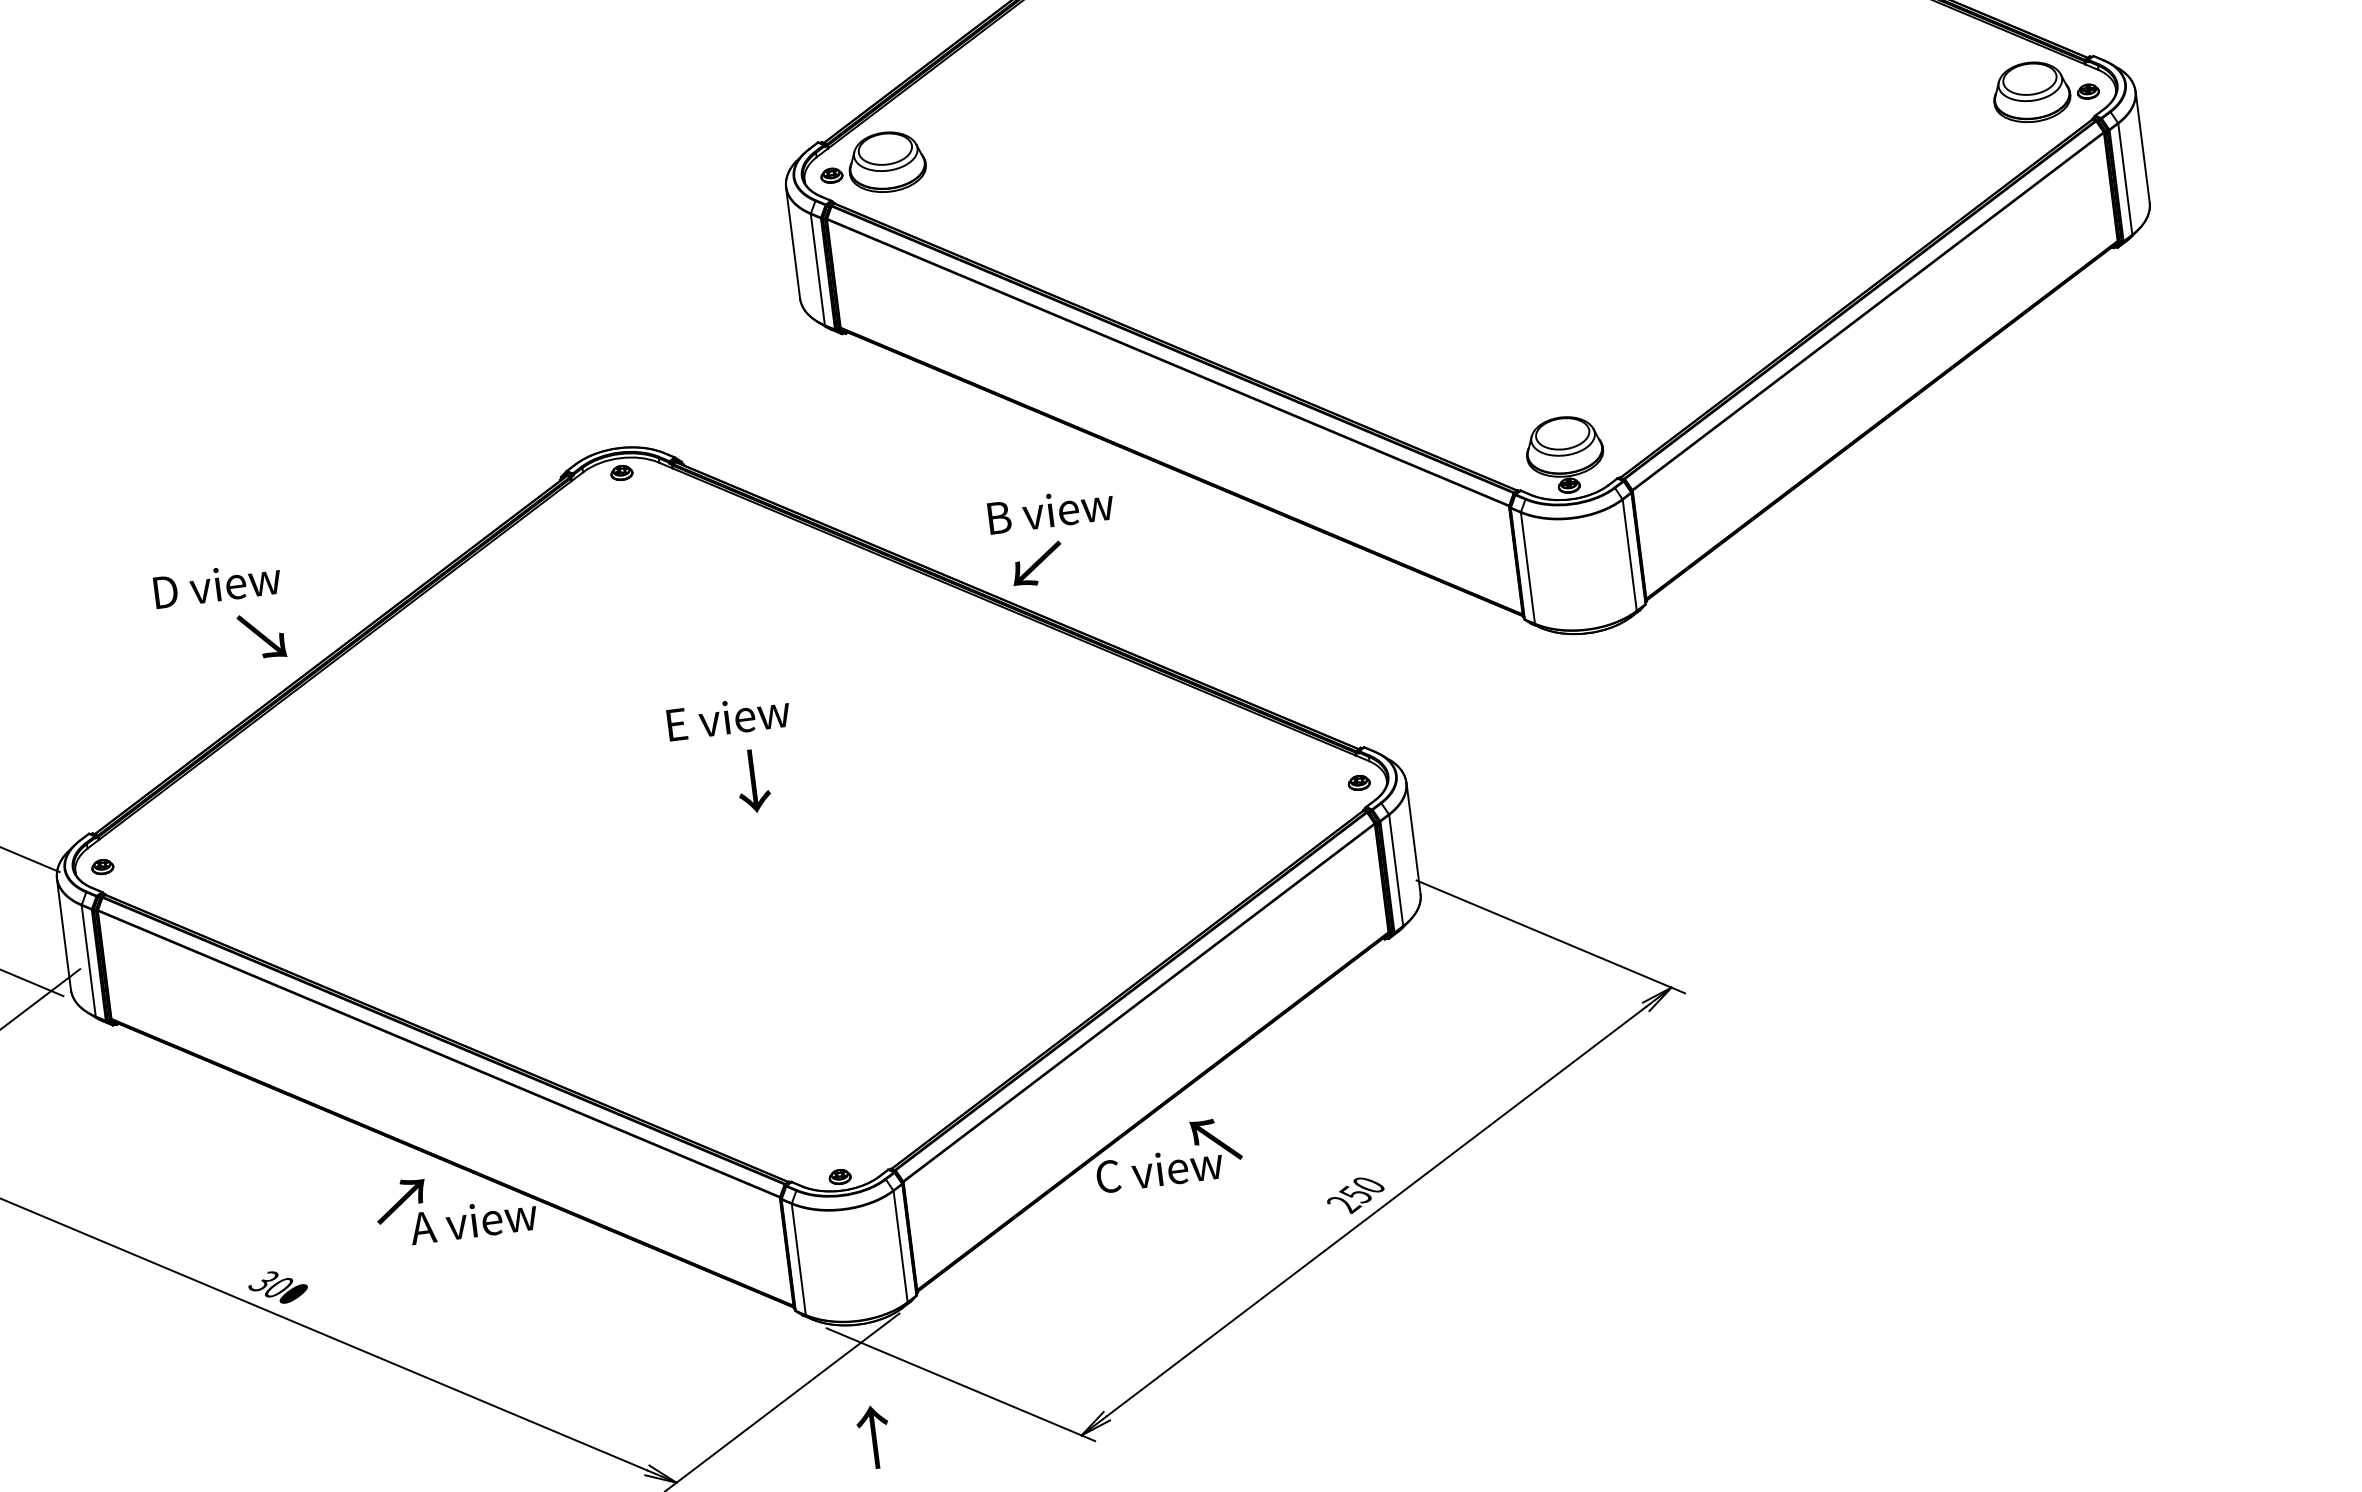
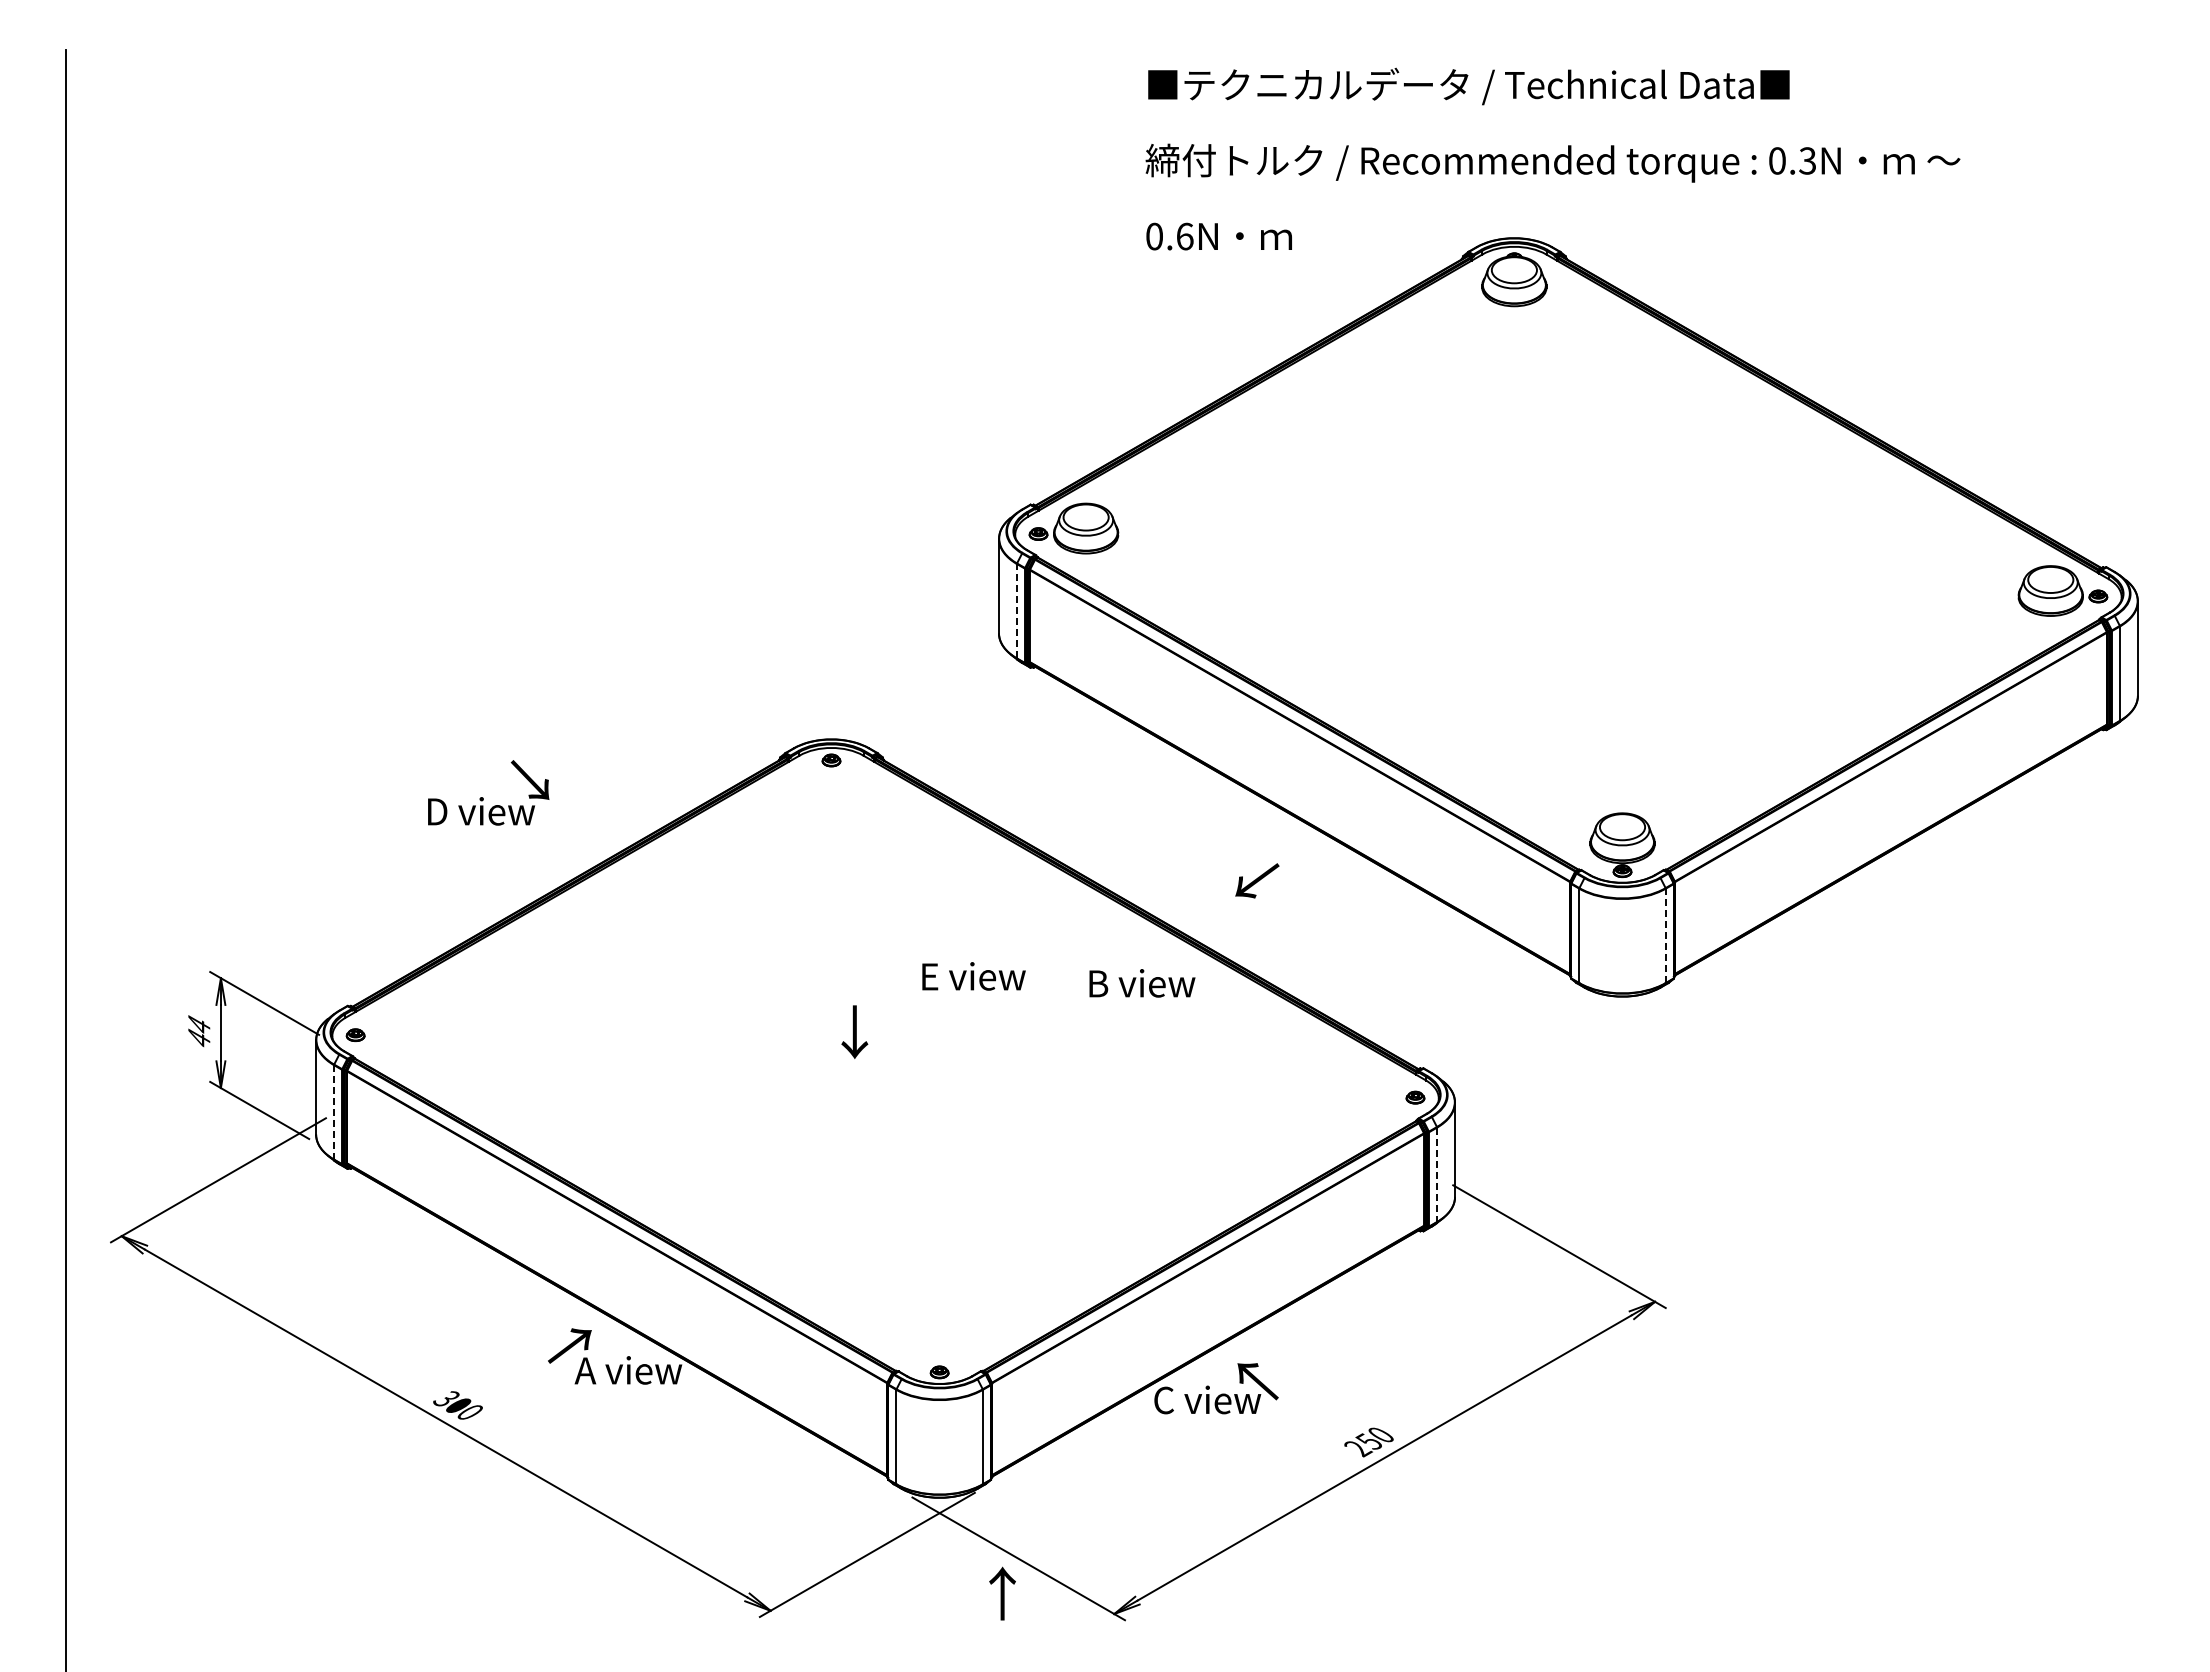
line: (817, 268) -> (1016, 610), solid -> dashed
text: (1051, 510) -> (1142, 983), moved
line: (1629, 554) -> (1665, 935), solid -> dashed
text: (1037, 563) -> (1257, 880), moved
text: (261, 635) -> (529, 779), moved
text: (728, 717) -> (973, 976), moved
text: (752, 780) -> (854, 1031), moved
line: (1396, 871) -> (1437, 1175), solid -> dashed
line: (89, 959) -> (334, 1111), solid -> dashed
text: (873, 1437) -> (1002, 1593), moved

